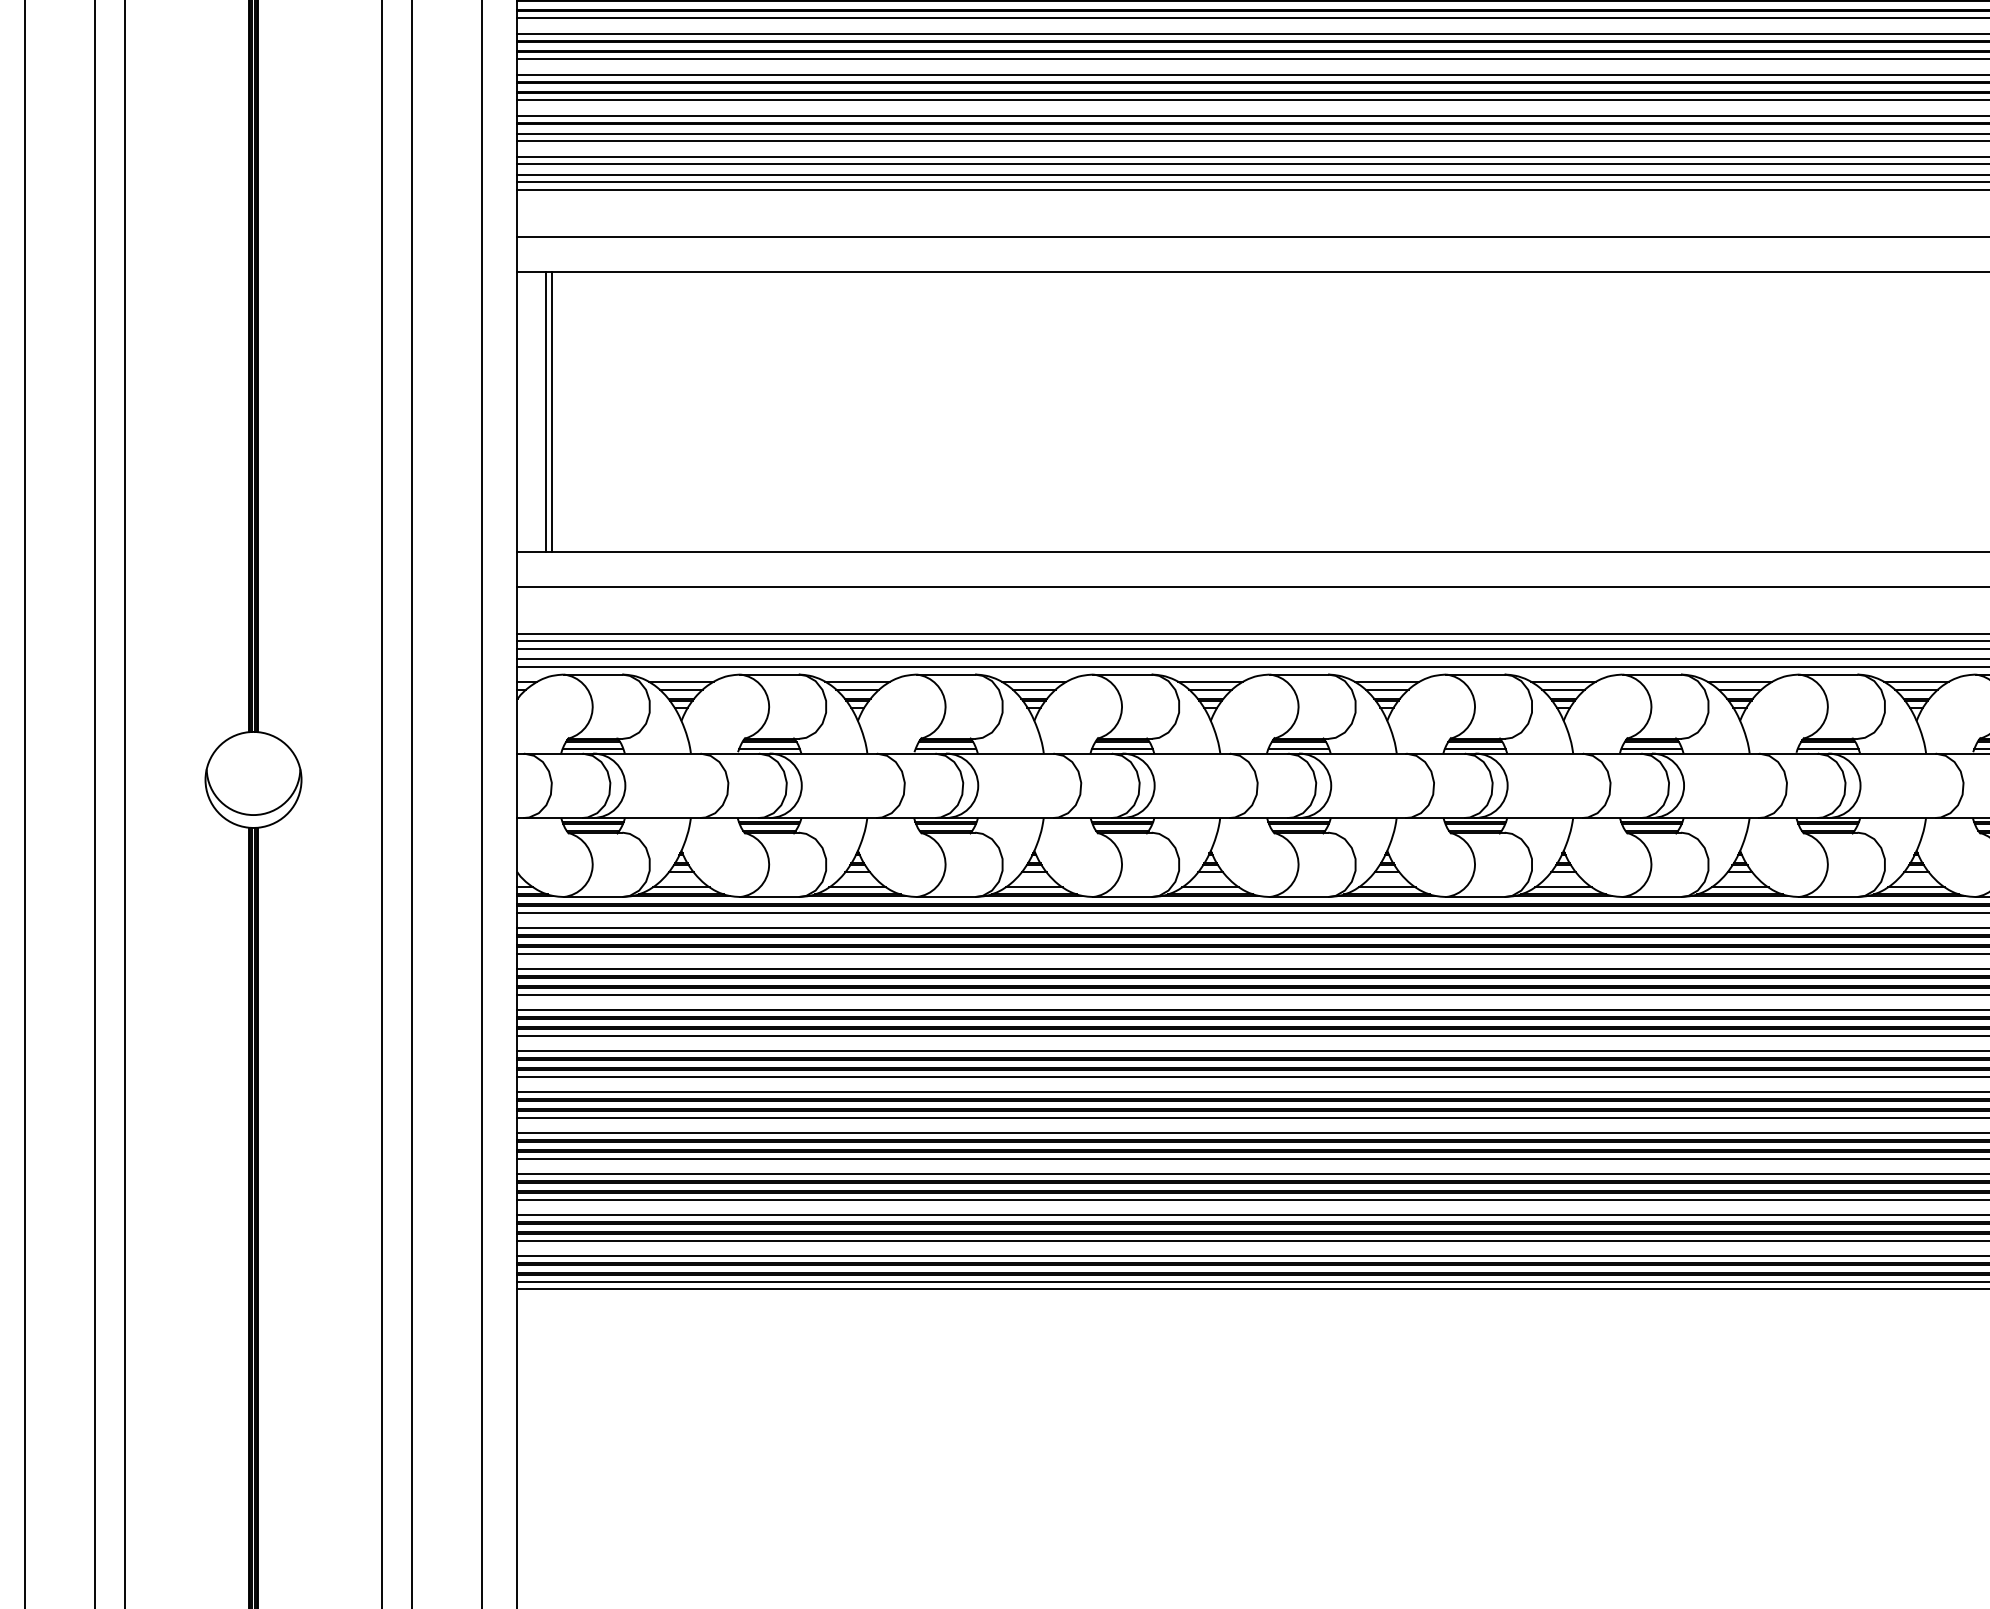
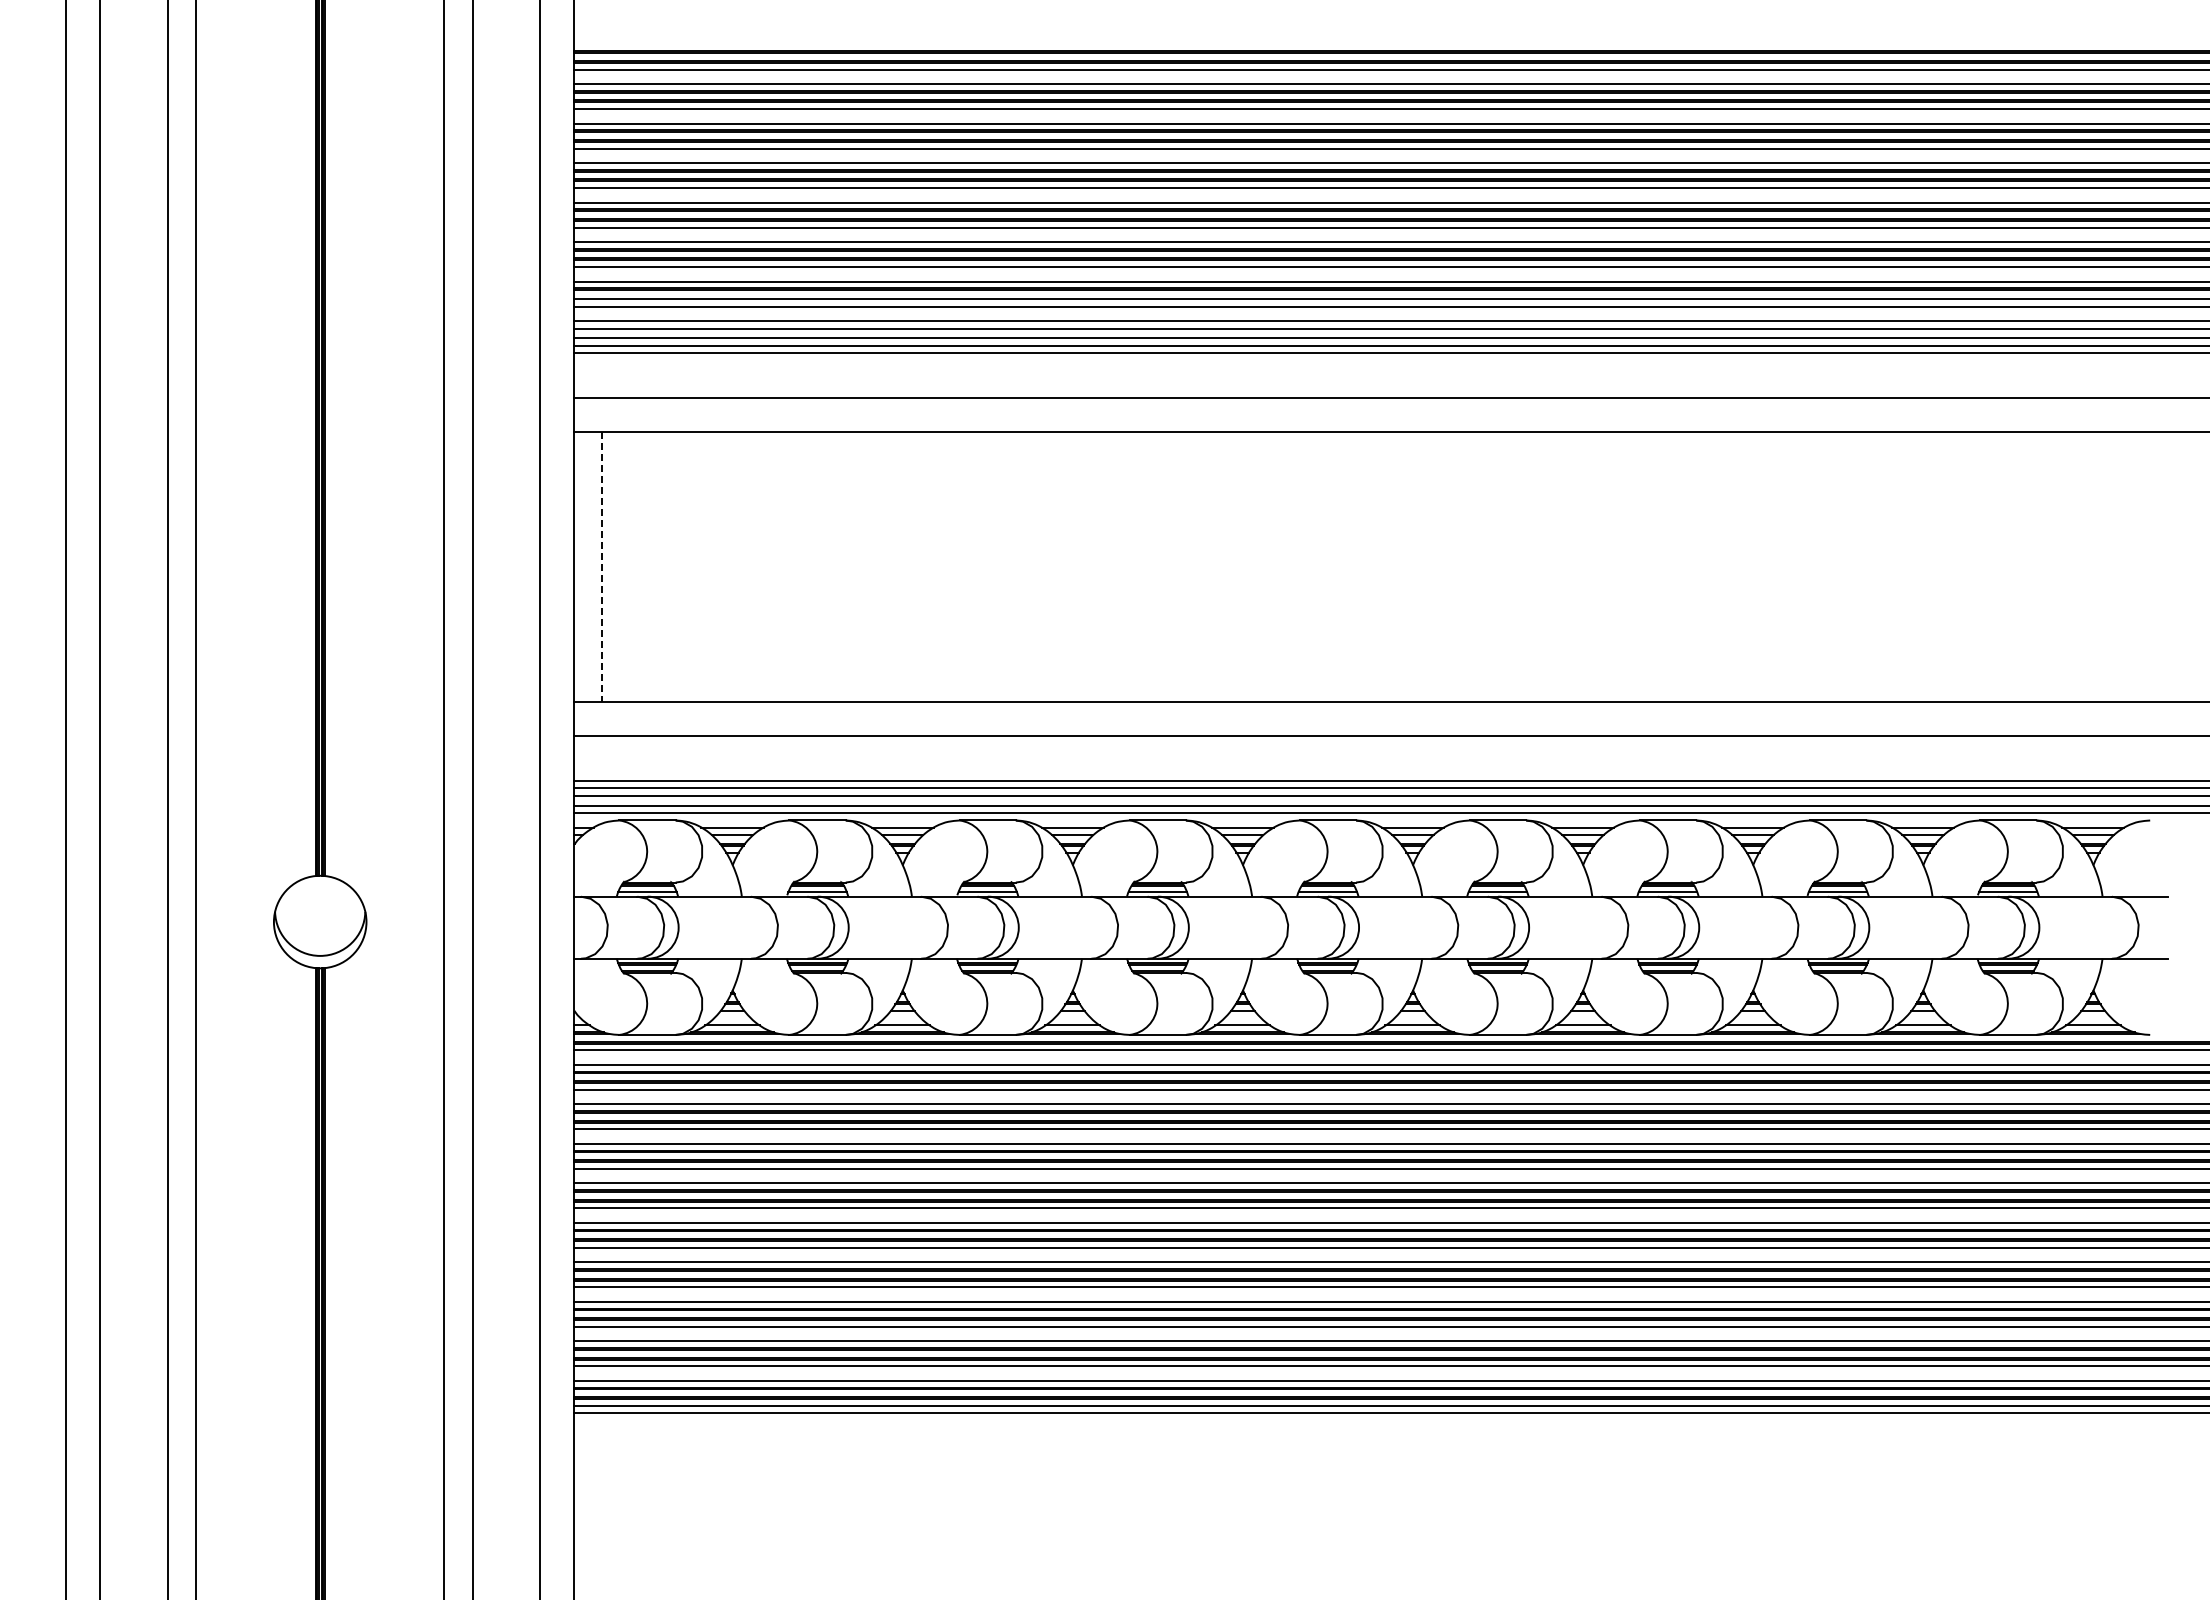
line: (546, 412) -> (602, 567), solid -> dashed
line: (552, 412) -> (608, 567), removed

